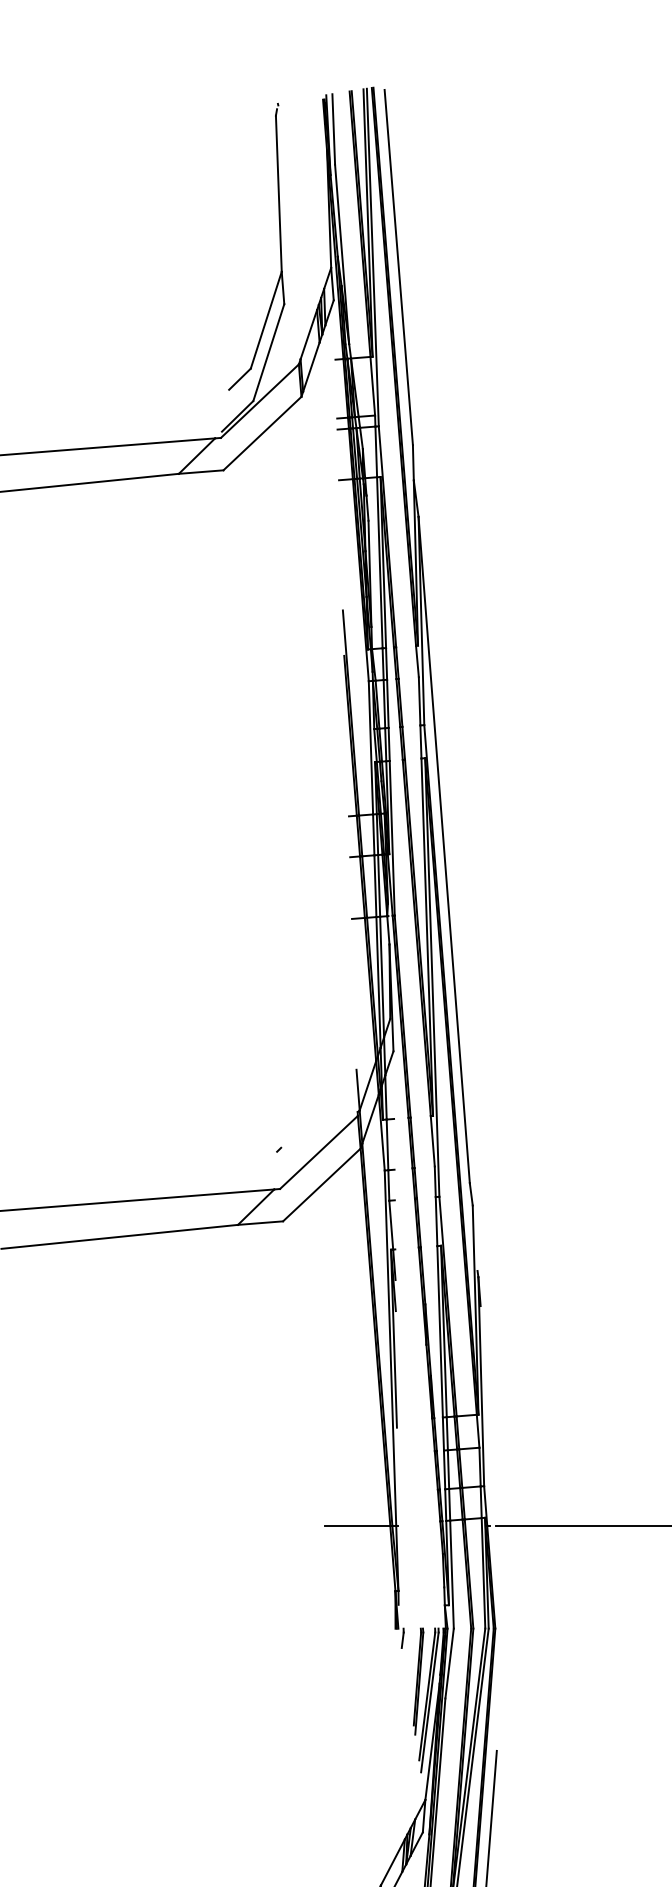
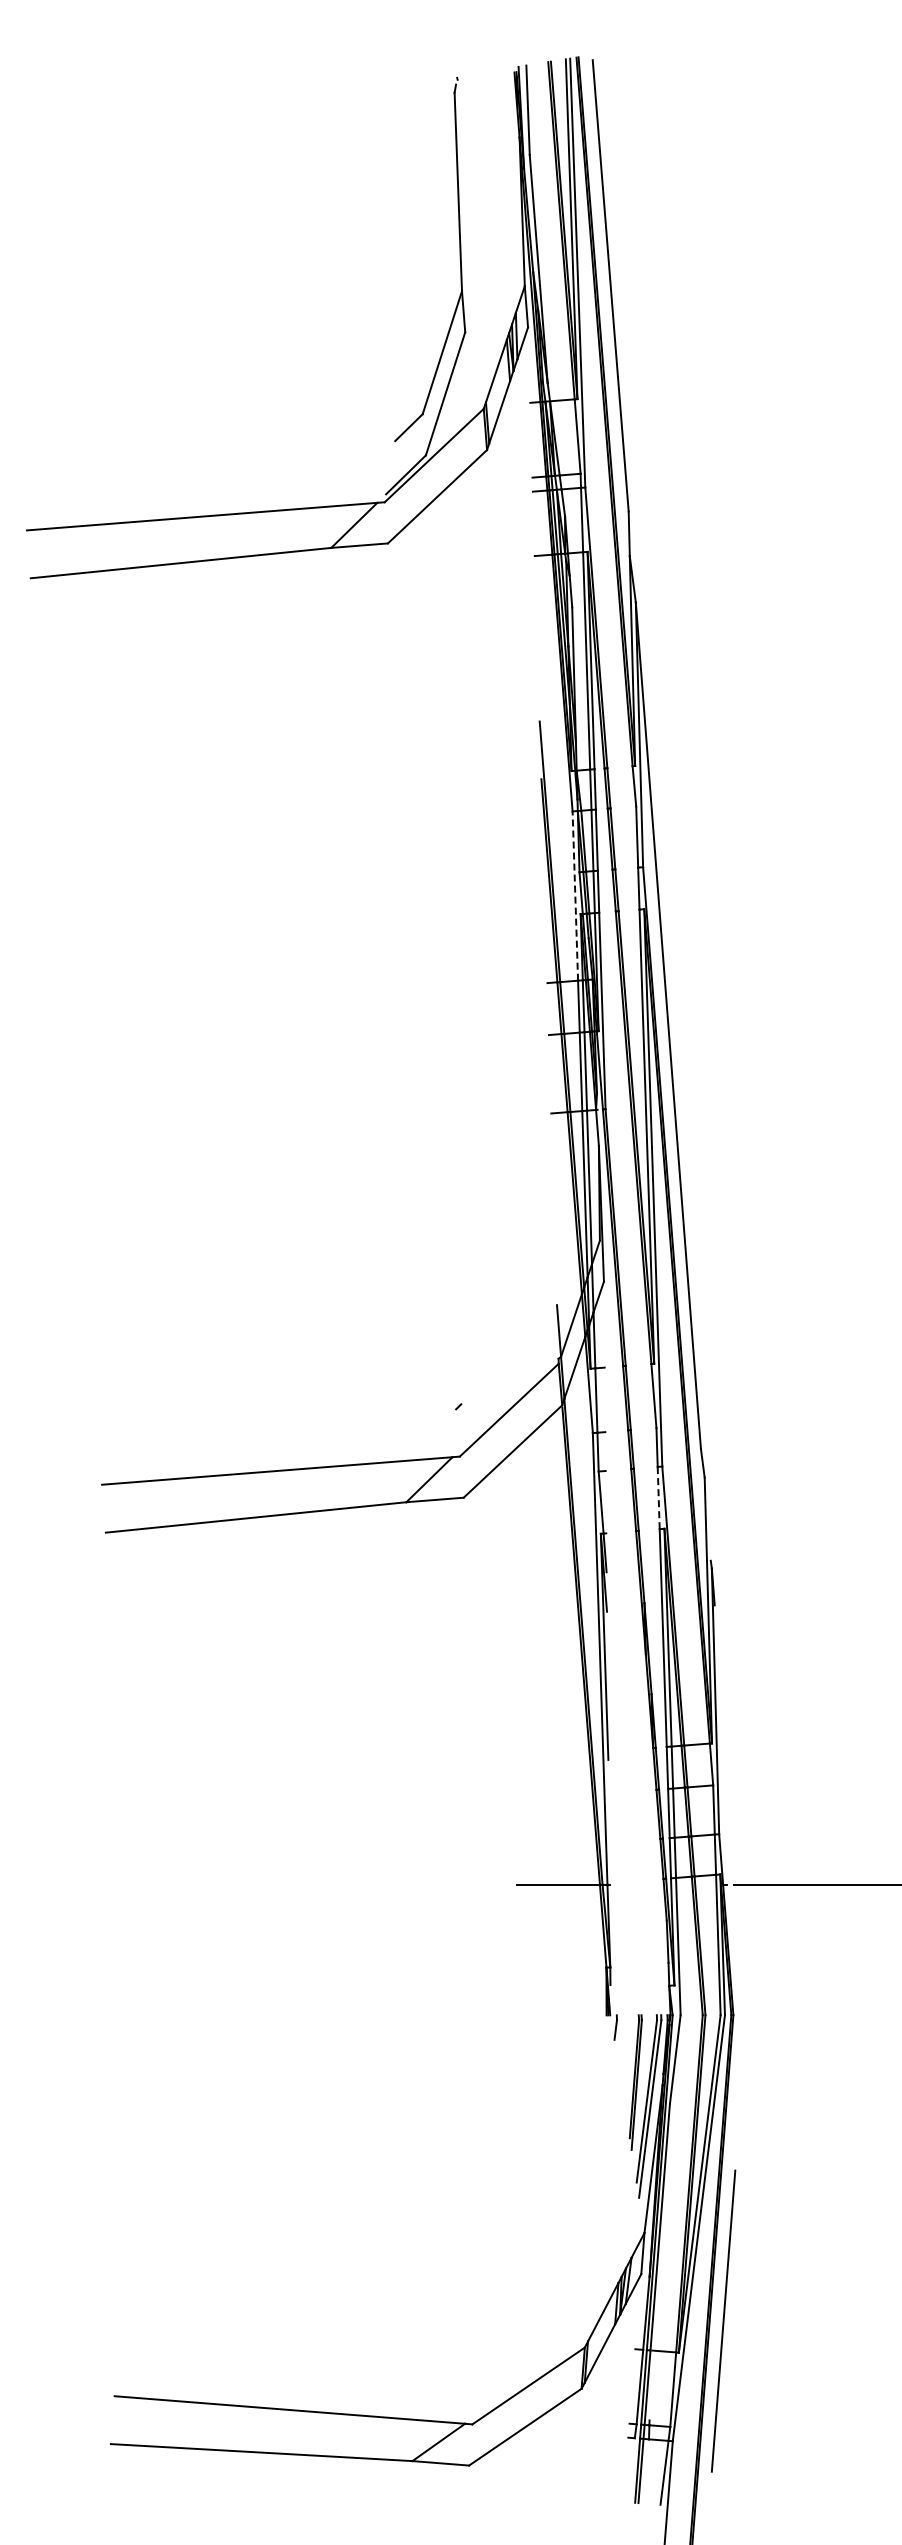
line: (371, 748) -> (575, 896), solid -> dashed
line: (436, 1221) -> (658, 1497), solid -> dashed

